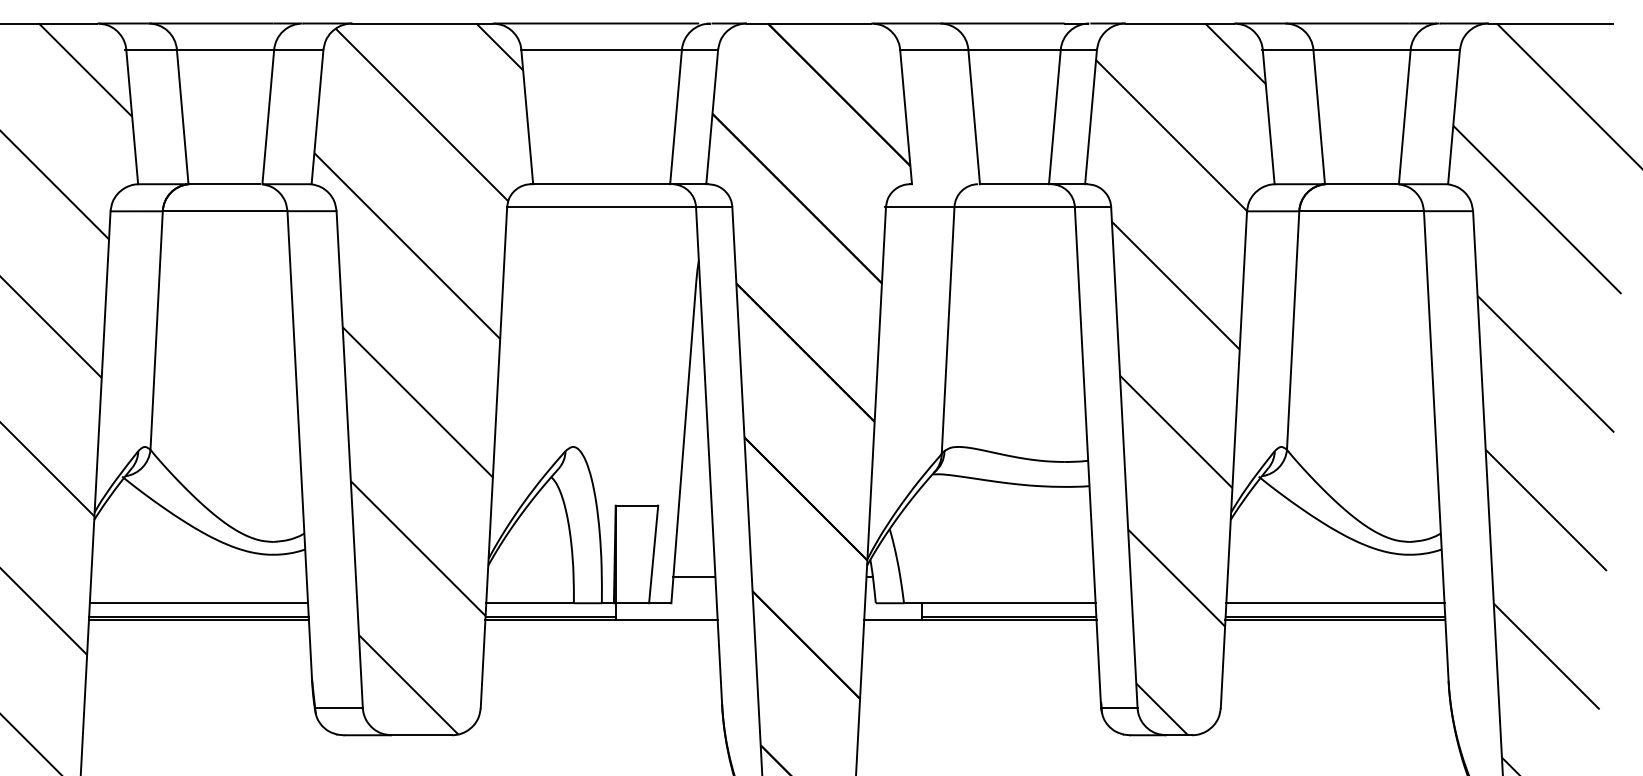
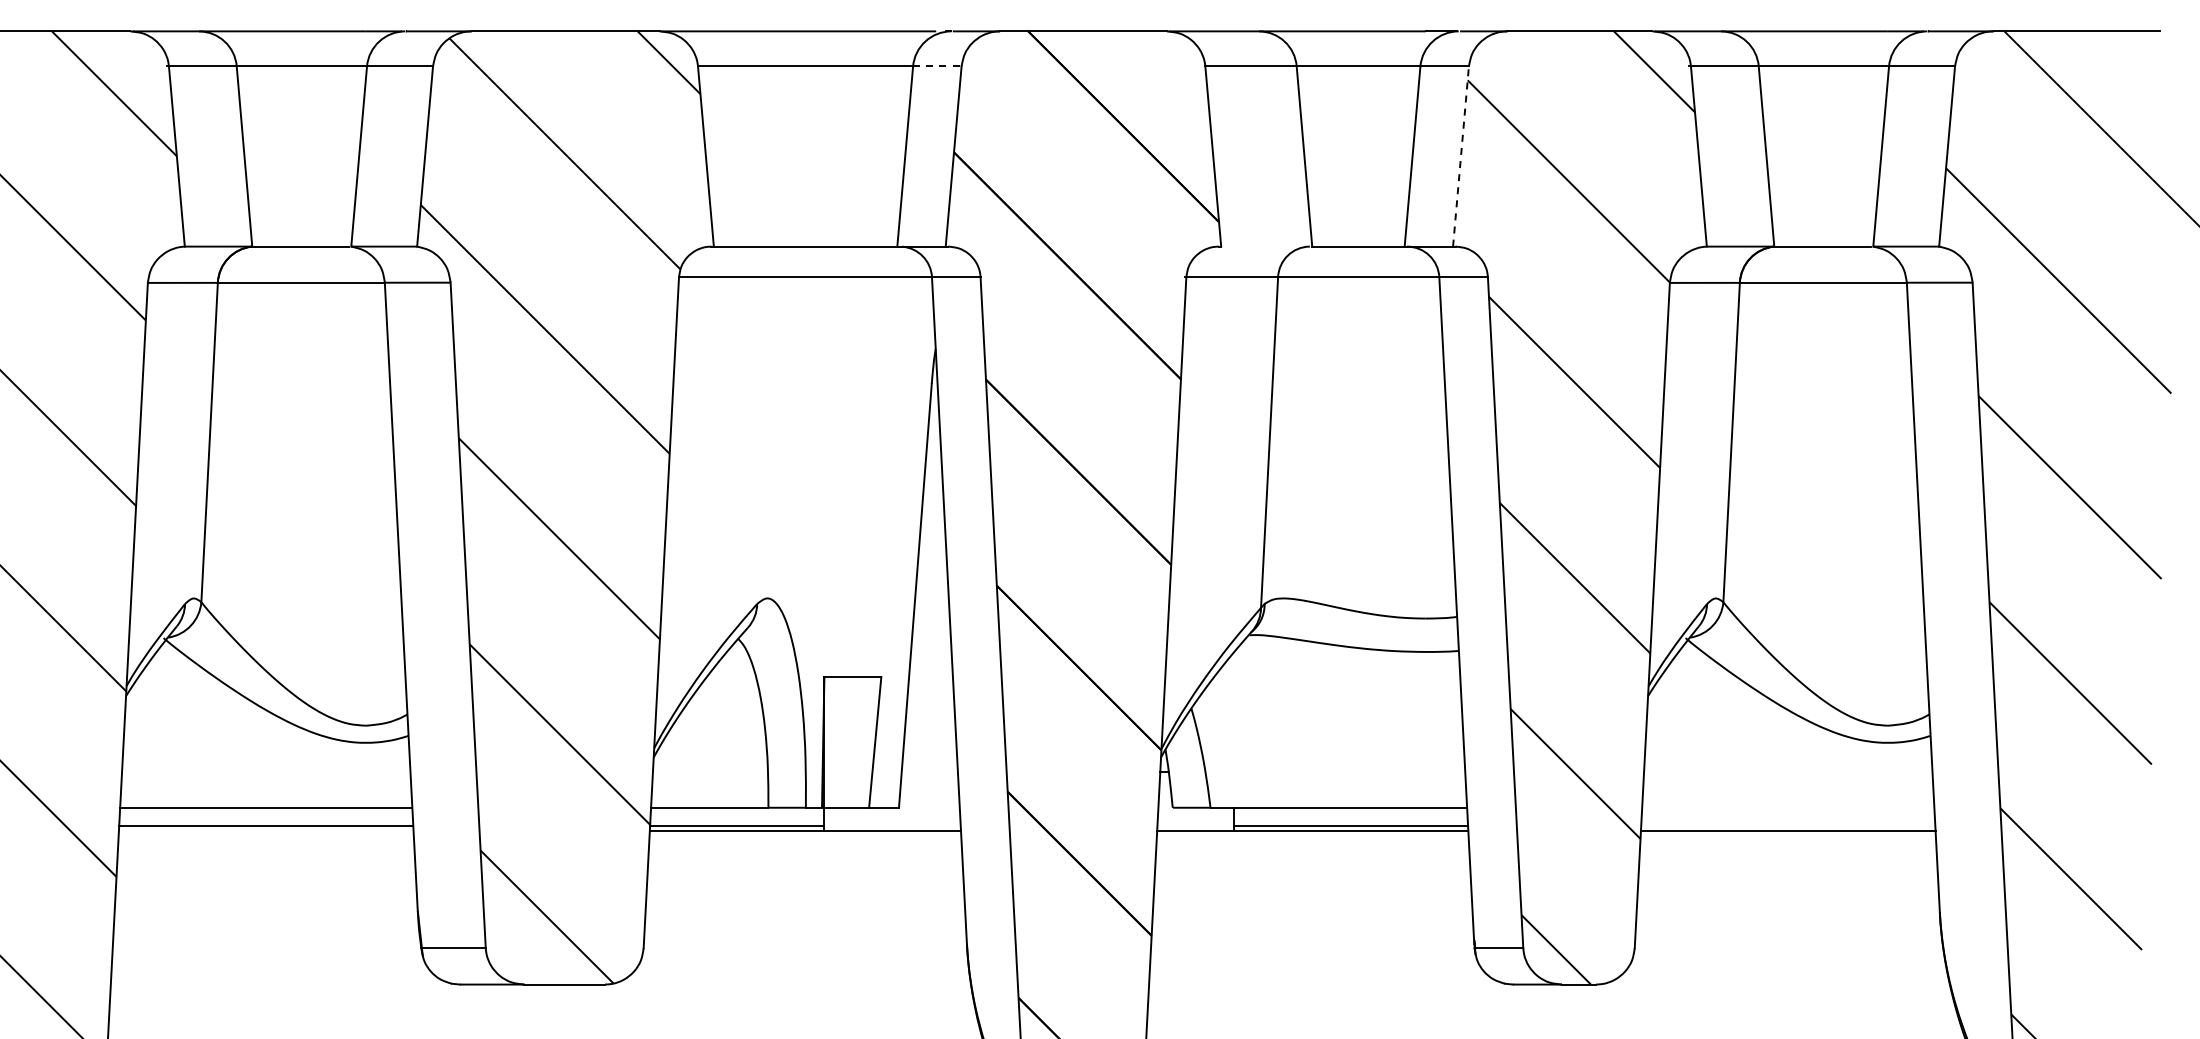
line: (700, 49) -> (937, 66), solid -> dashed
line: (1091, 116) -> (1461, 156), solid -> dashed
line: (694, 576) -> (929, 772), removed
line: (1335, 603) -> (1788, 807), removed
line: (1335, 616) -> (1788, 825), removed
line: (198, 620) -> (265, 830), removed

